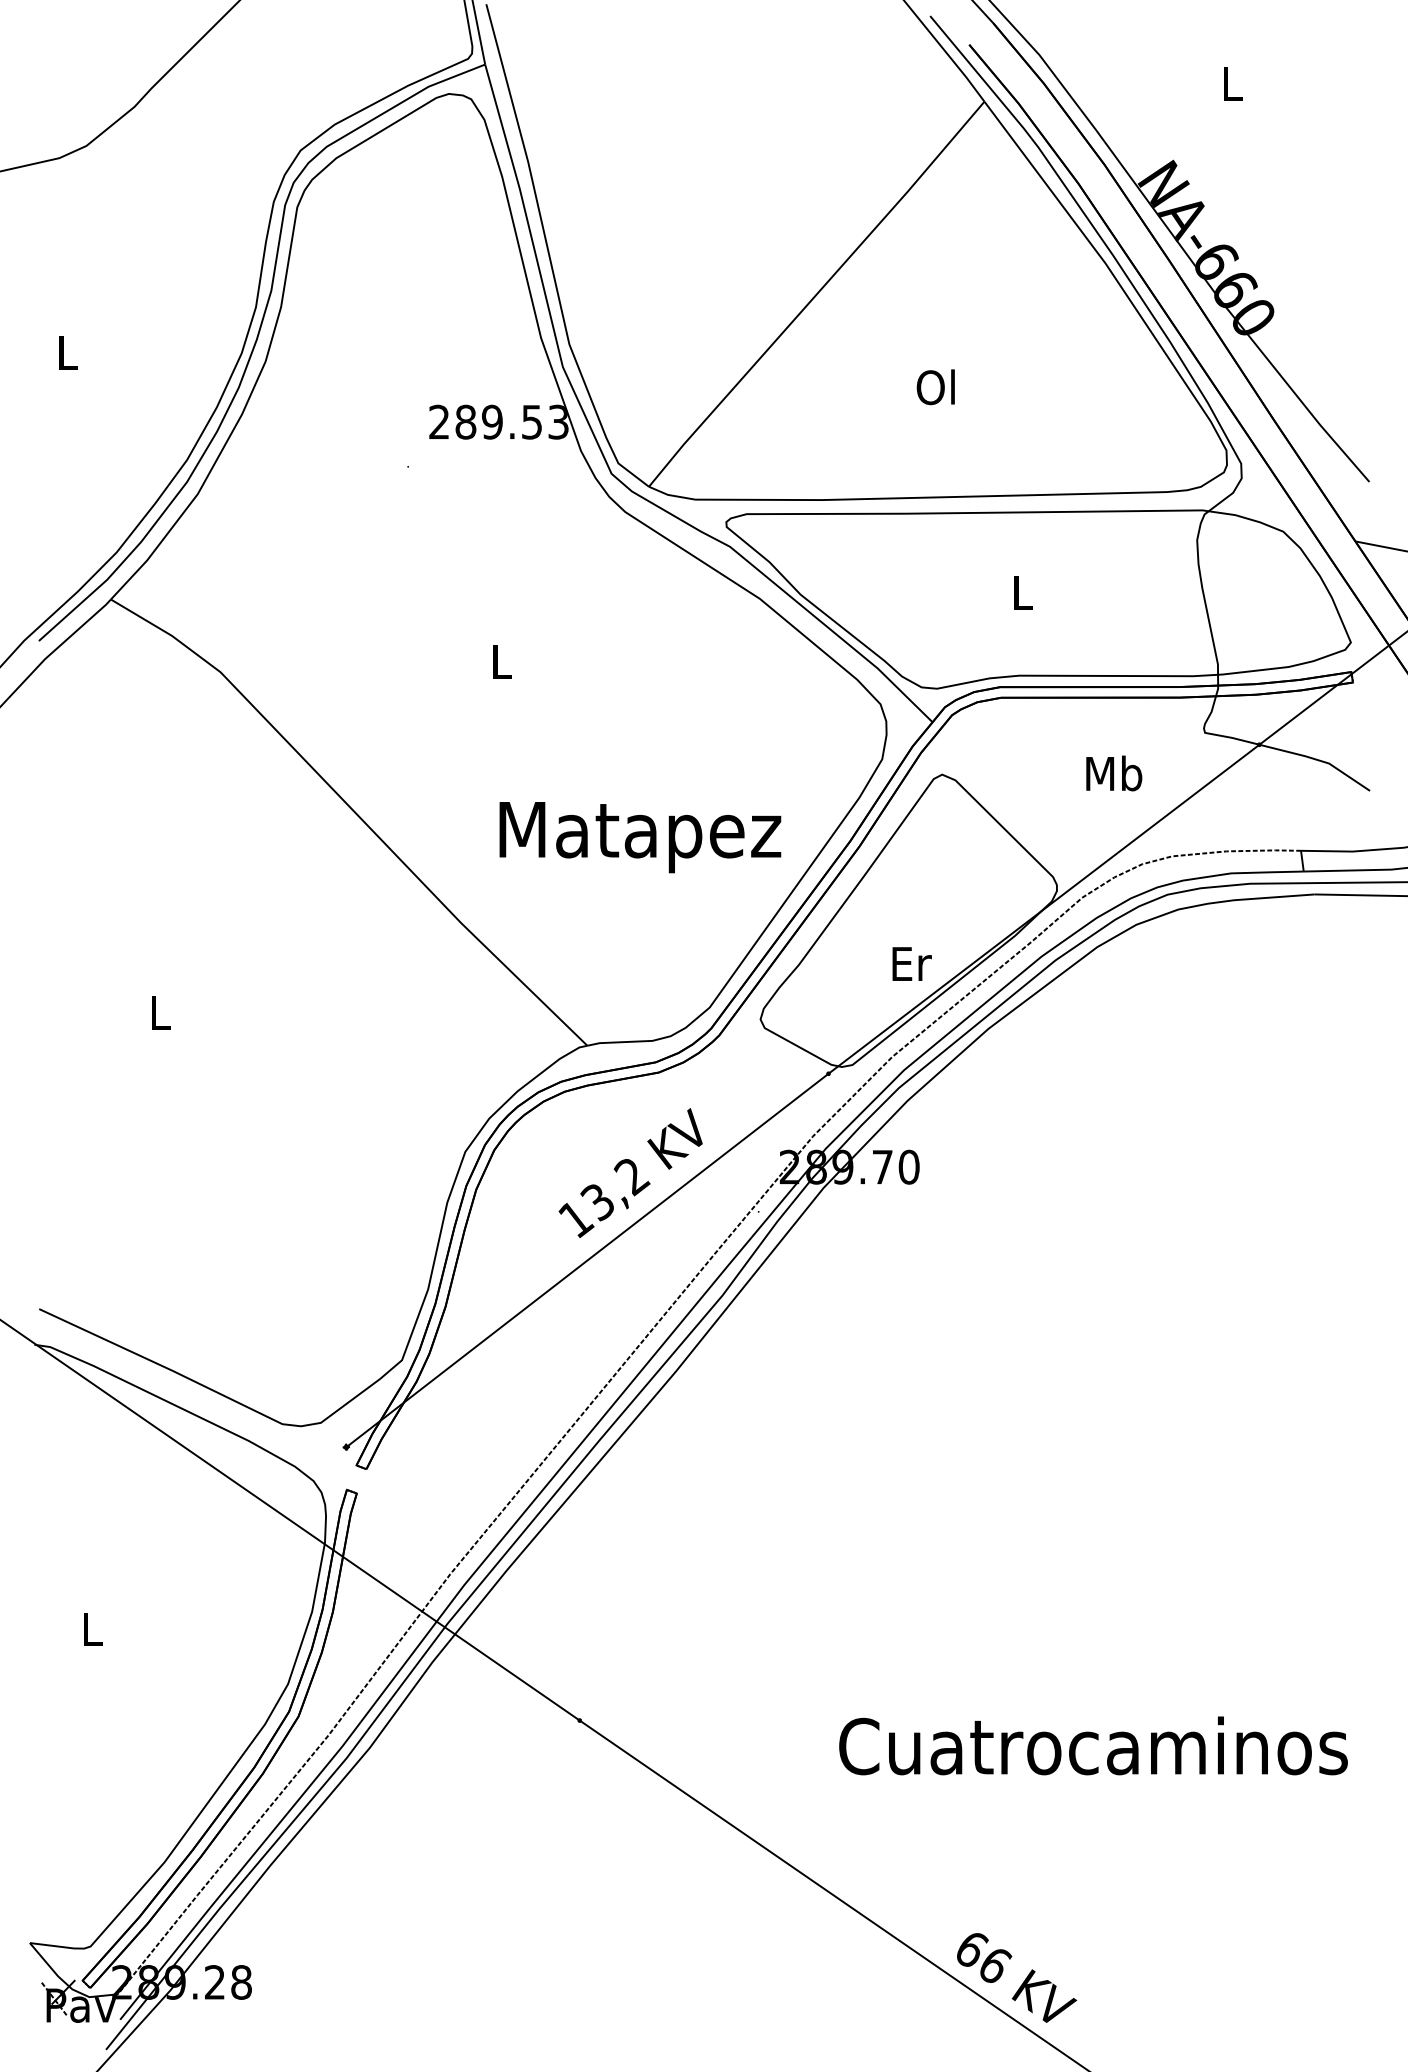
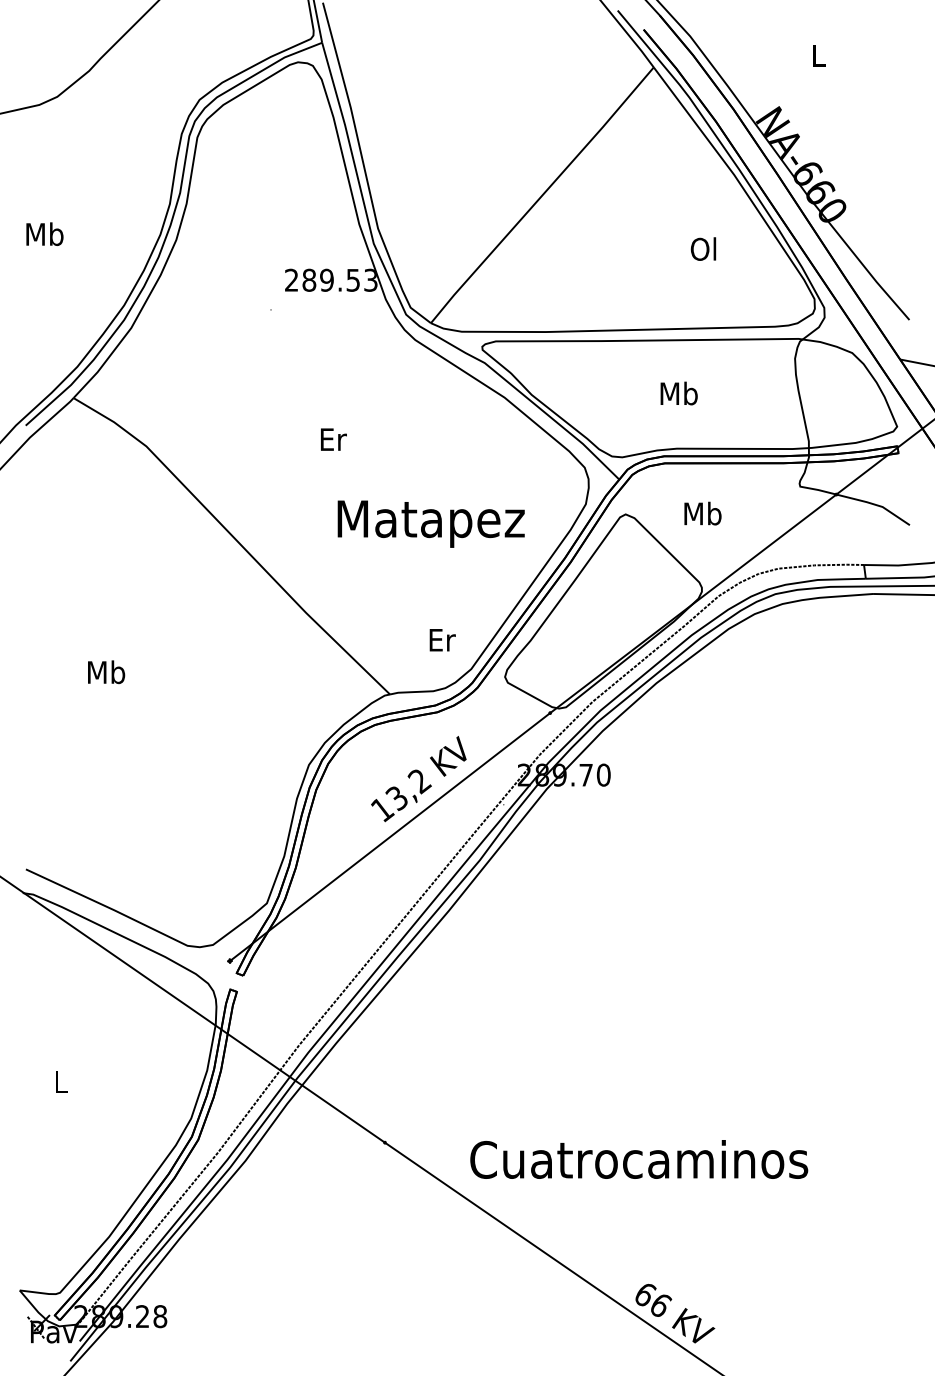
text: (67, 353) -> (44, 234), L -> Mb
text: (935, 386) -> (703, 248), moved
text: (1021, 592) -> (678, 393), L -> Mb
text: (502, 661) -> (333, 439), L -> Er
text: (1113, 773) -> (702, 513), moved
text: (639, 836) -> (430, 523), moved
text: (911, 964) -> (442, 640), moved
text: (160, 1012) -> (106, 672), L -> Mb
text: (1093, 1745) -> (639, 1159), moved

